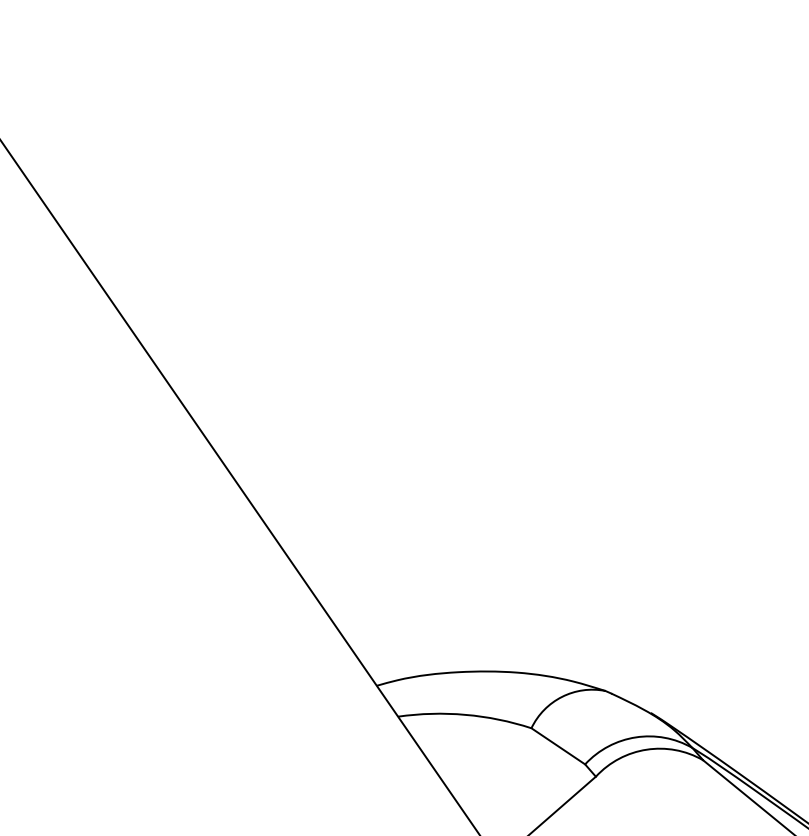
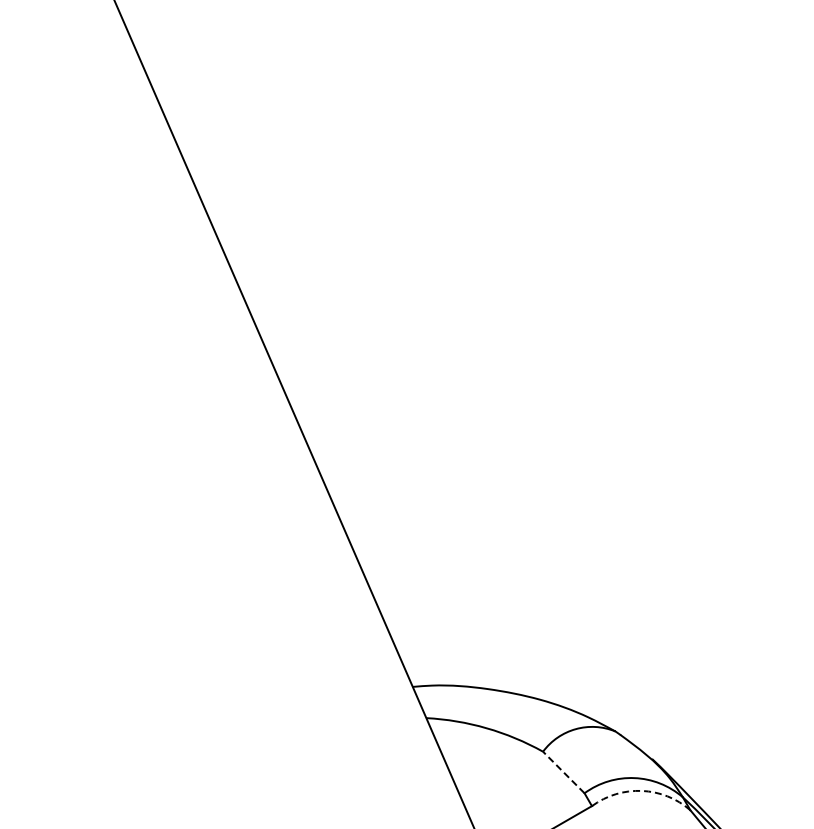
line: (557, 746) -> (563, 772), solid -> dashed
arc: (646, 749) -> (641, 790), solid -> dashed

